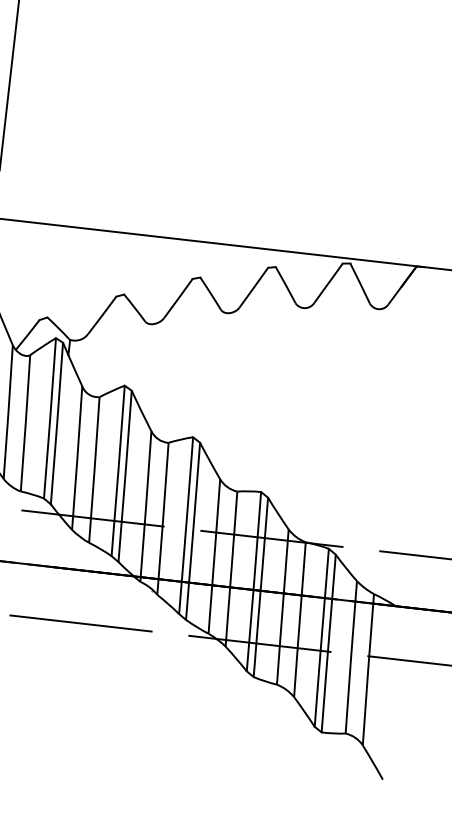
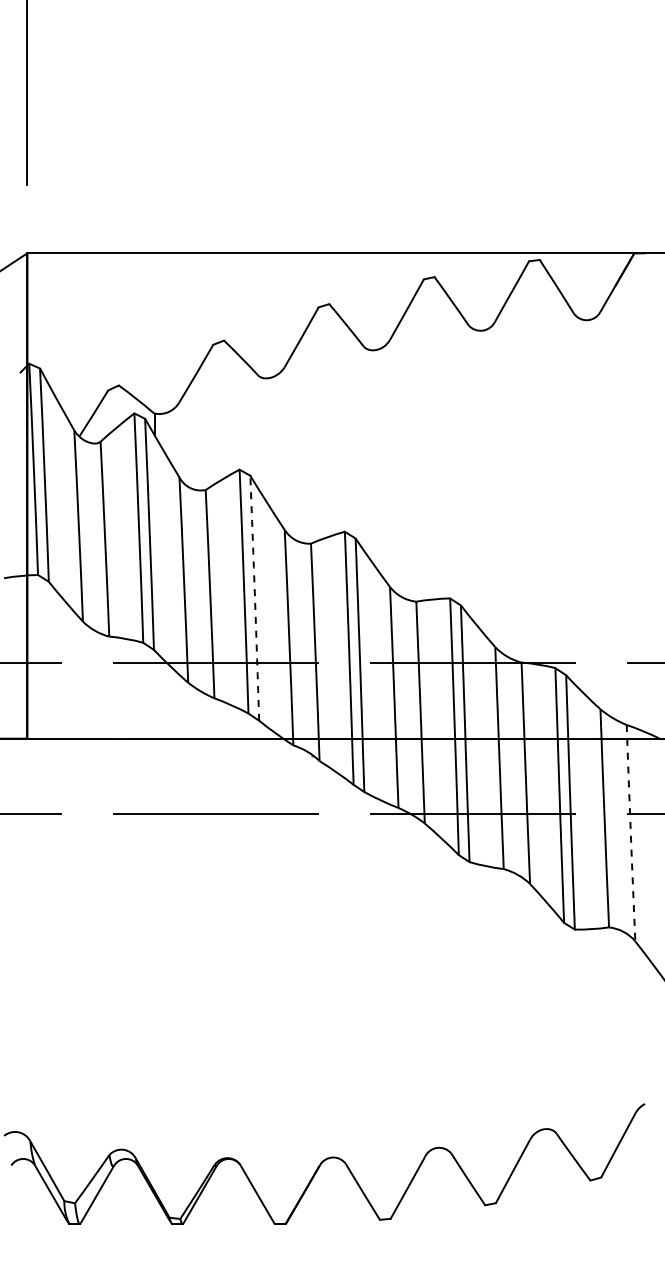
arc: (125, 476) -> (255, 598), solid -> dashed
arc: (368, 669) -> (630, 833), solid -> dashed

